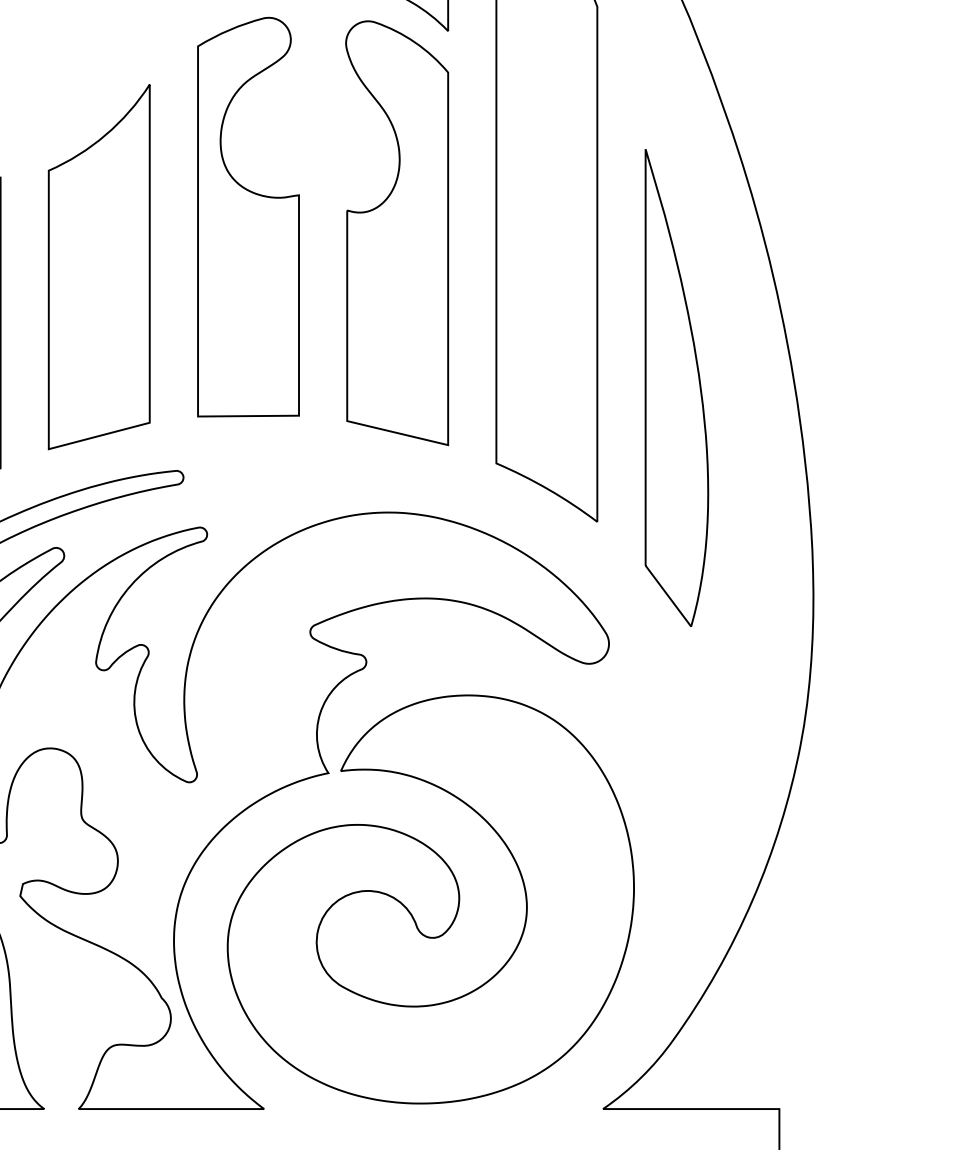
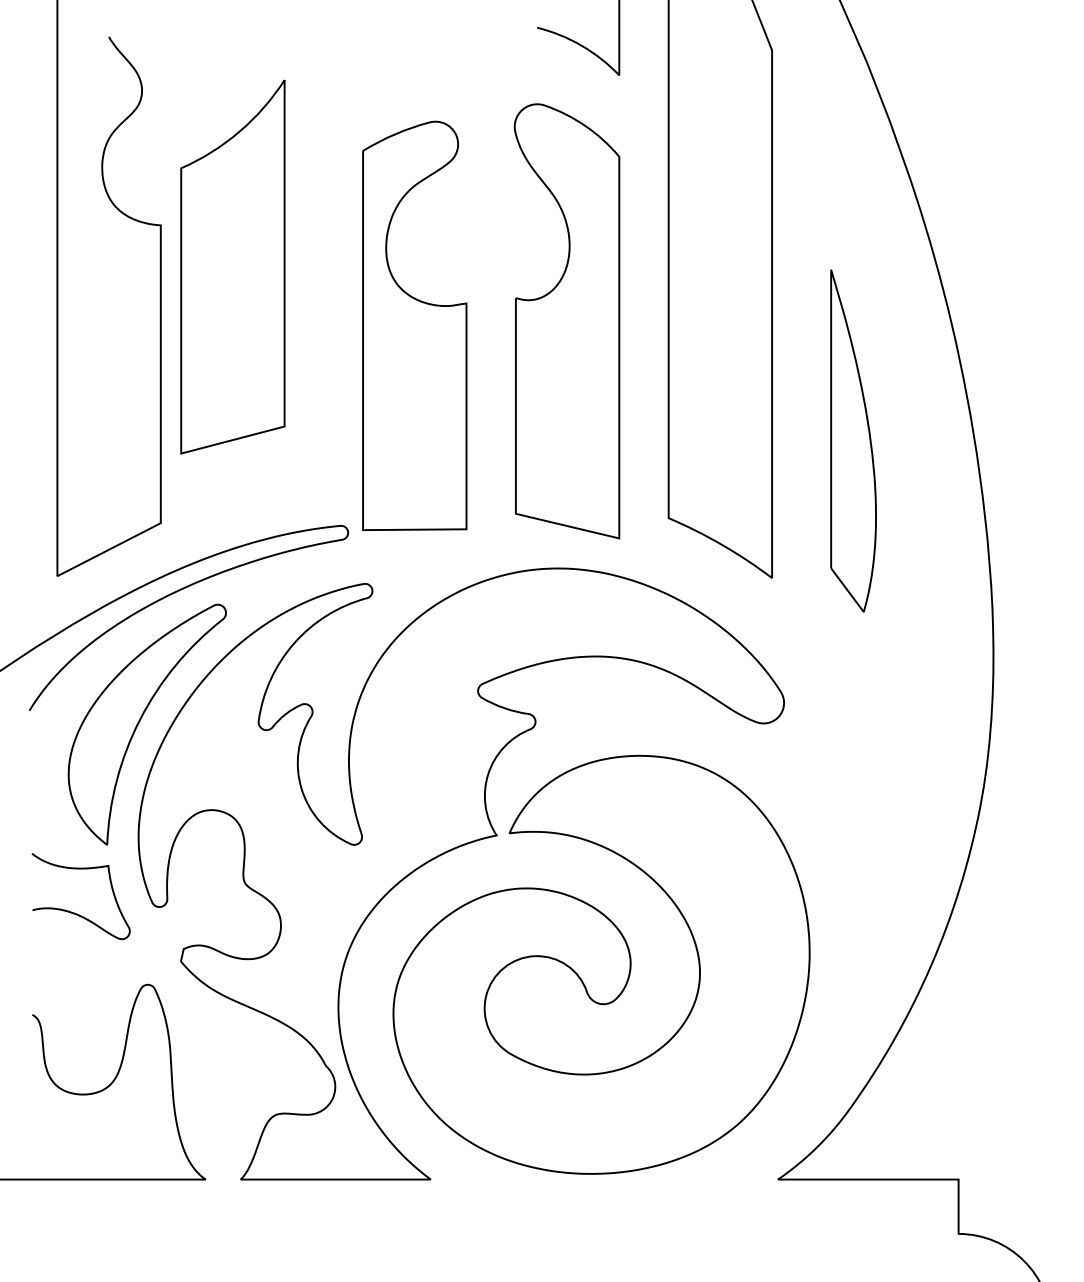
part: (248, 216) -> (414, 325), moved
part: (396, 233) -> (566, 321), moved
part: (98, 266) -> (232, 266), moved
part: (676, 387) -> (853, 440), size x0.7

